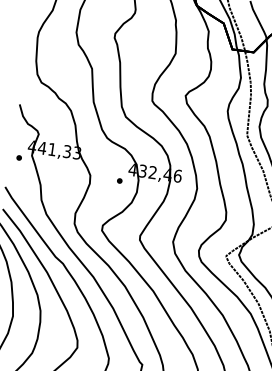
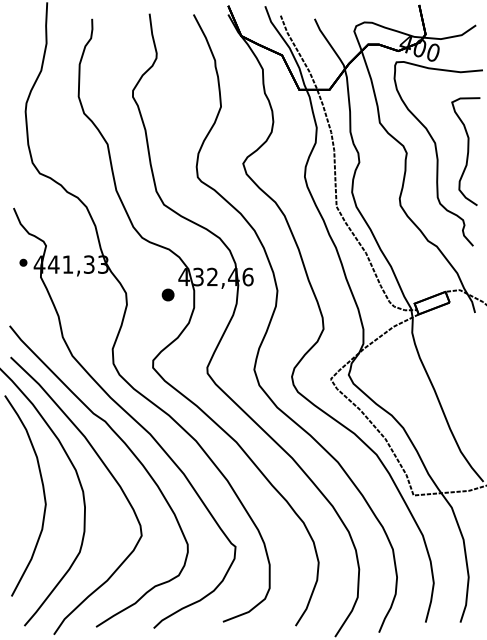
part: (19, 157) -> (23, 262), moved
part: (119, 181) -> (167, 295), size x1.6

